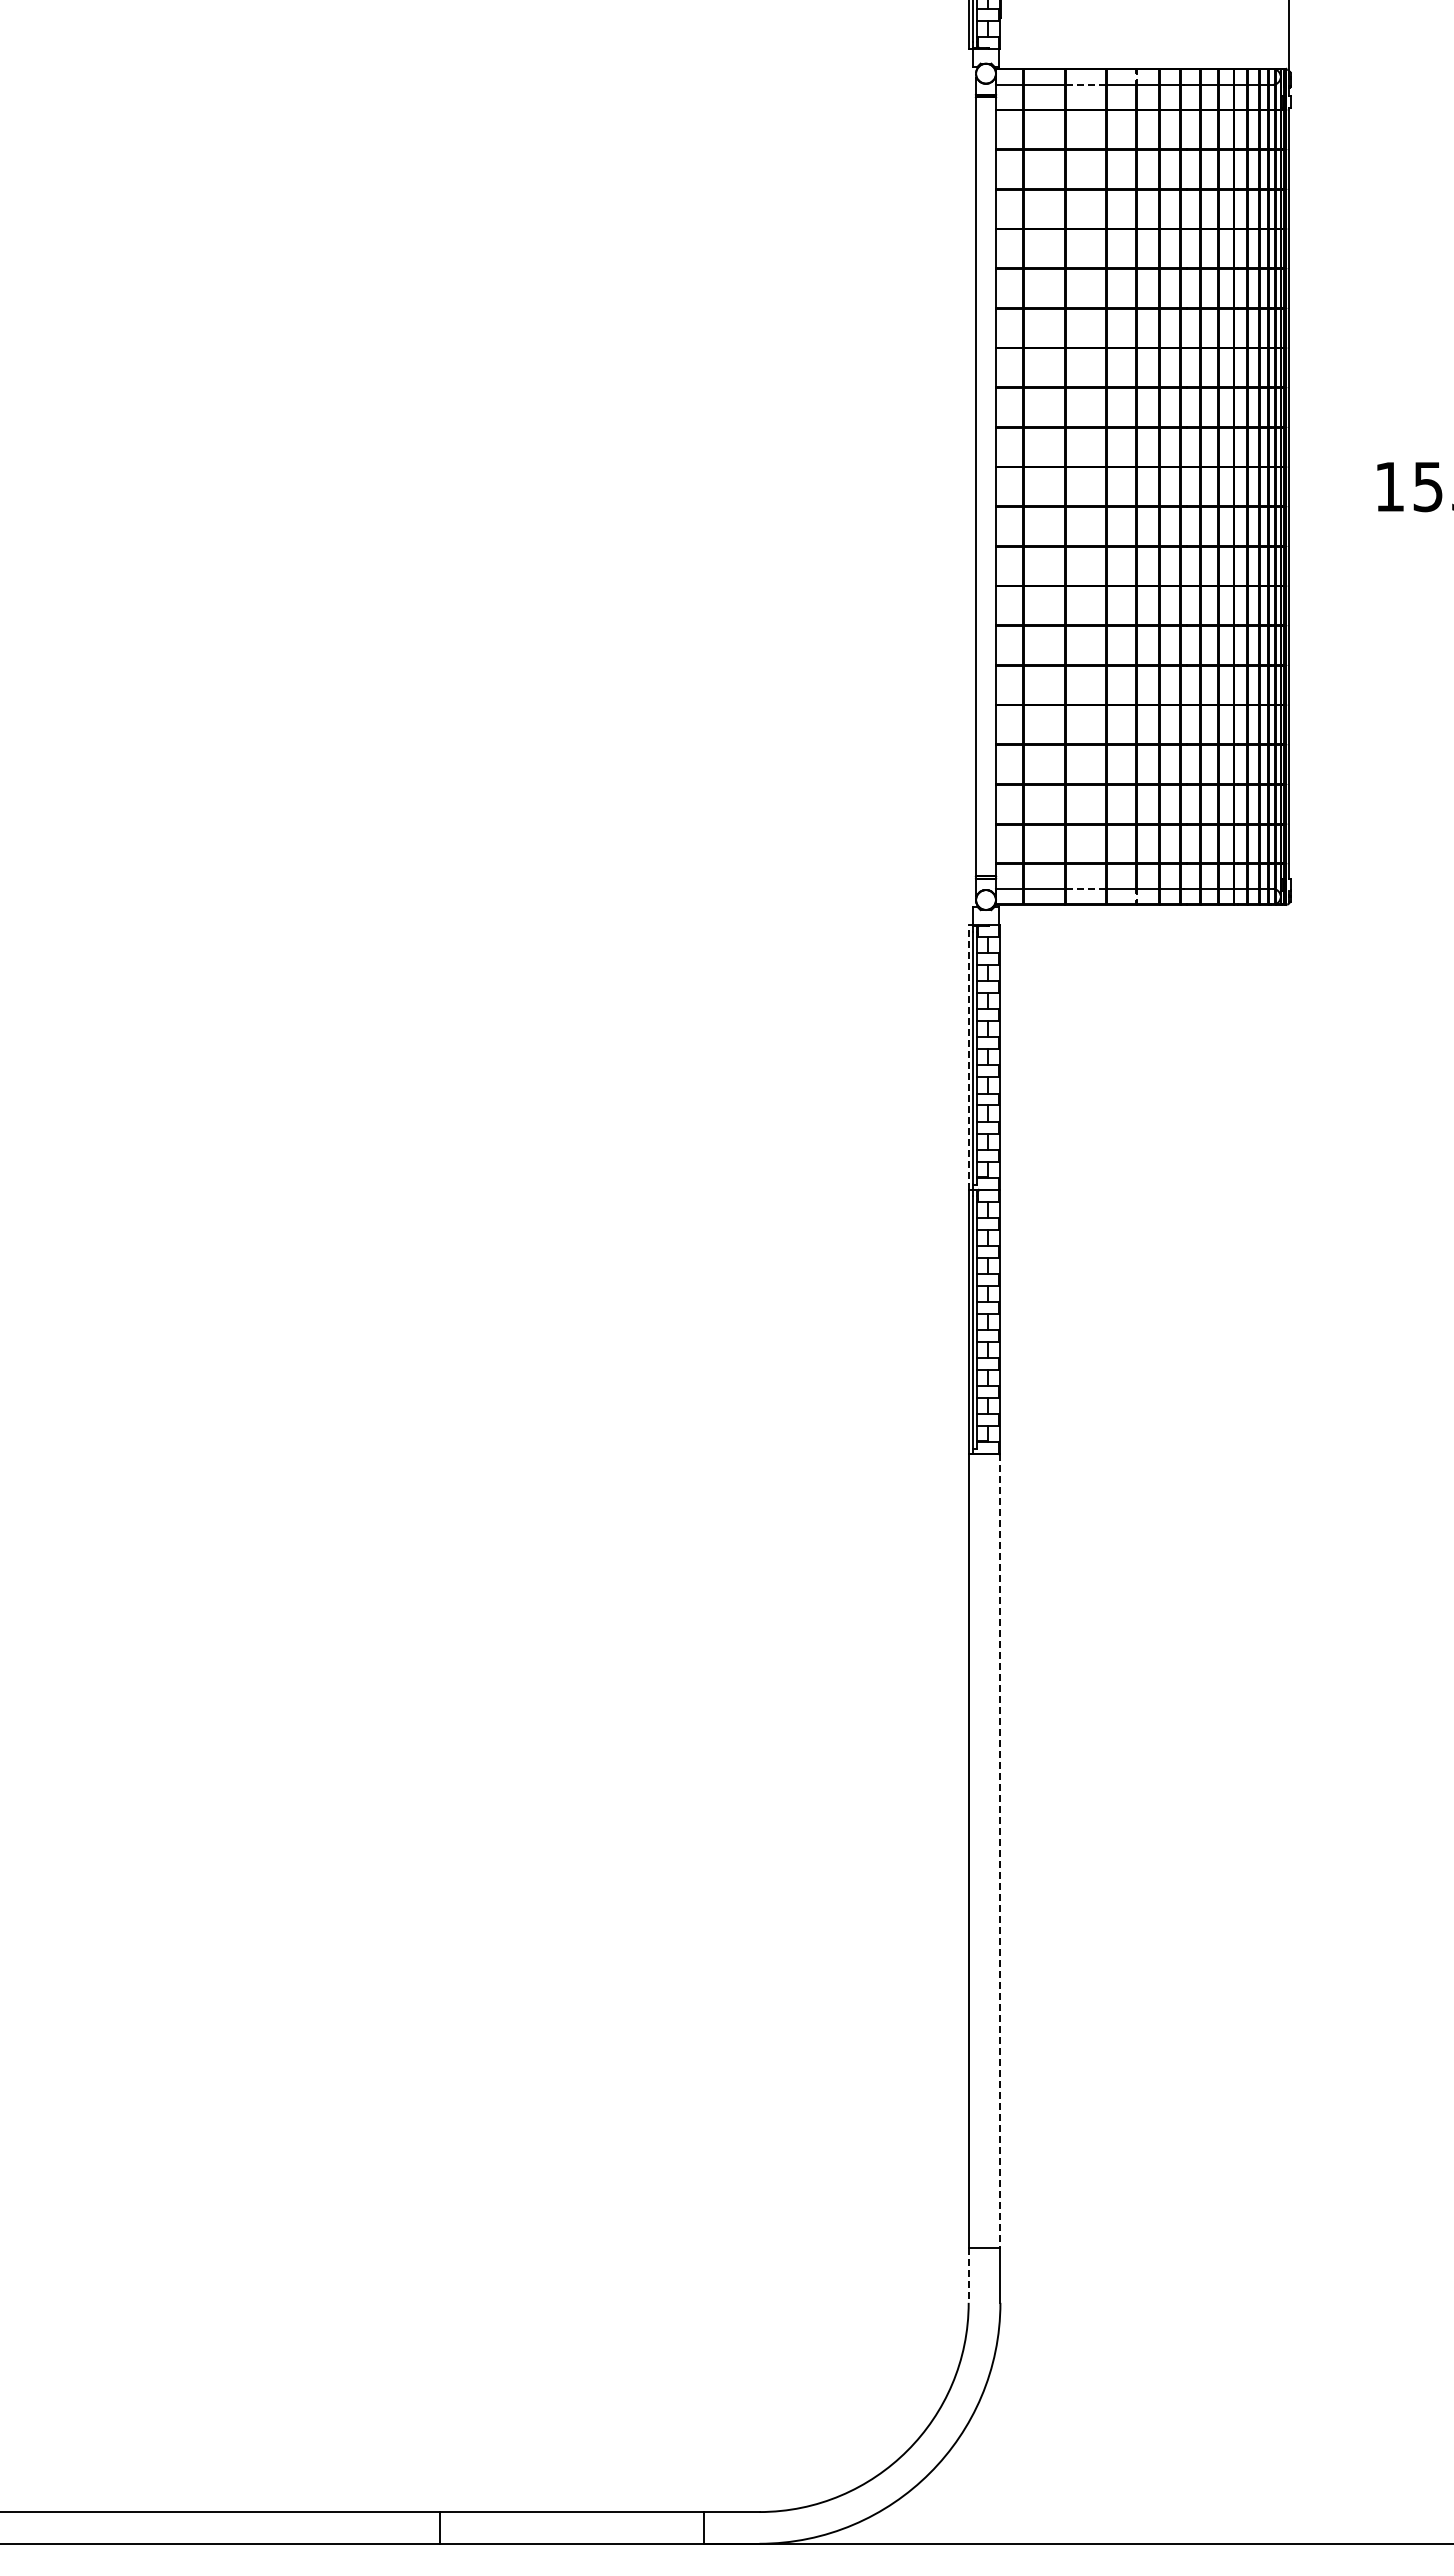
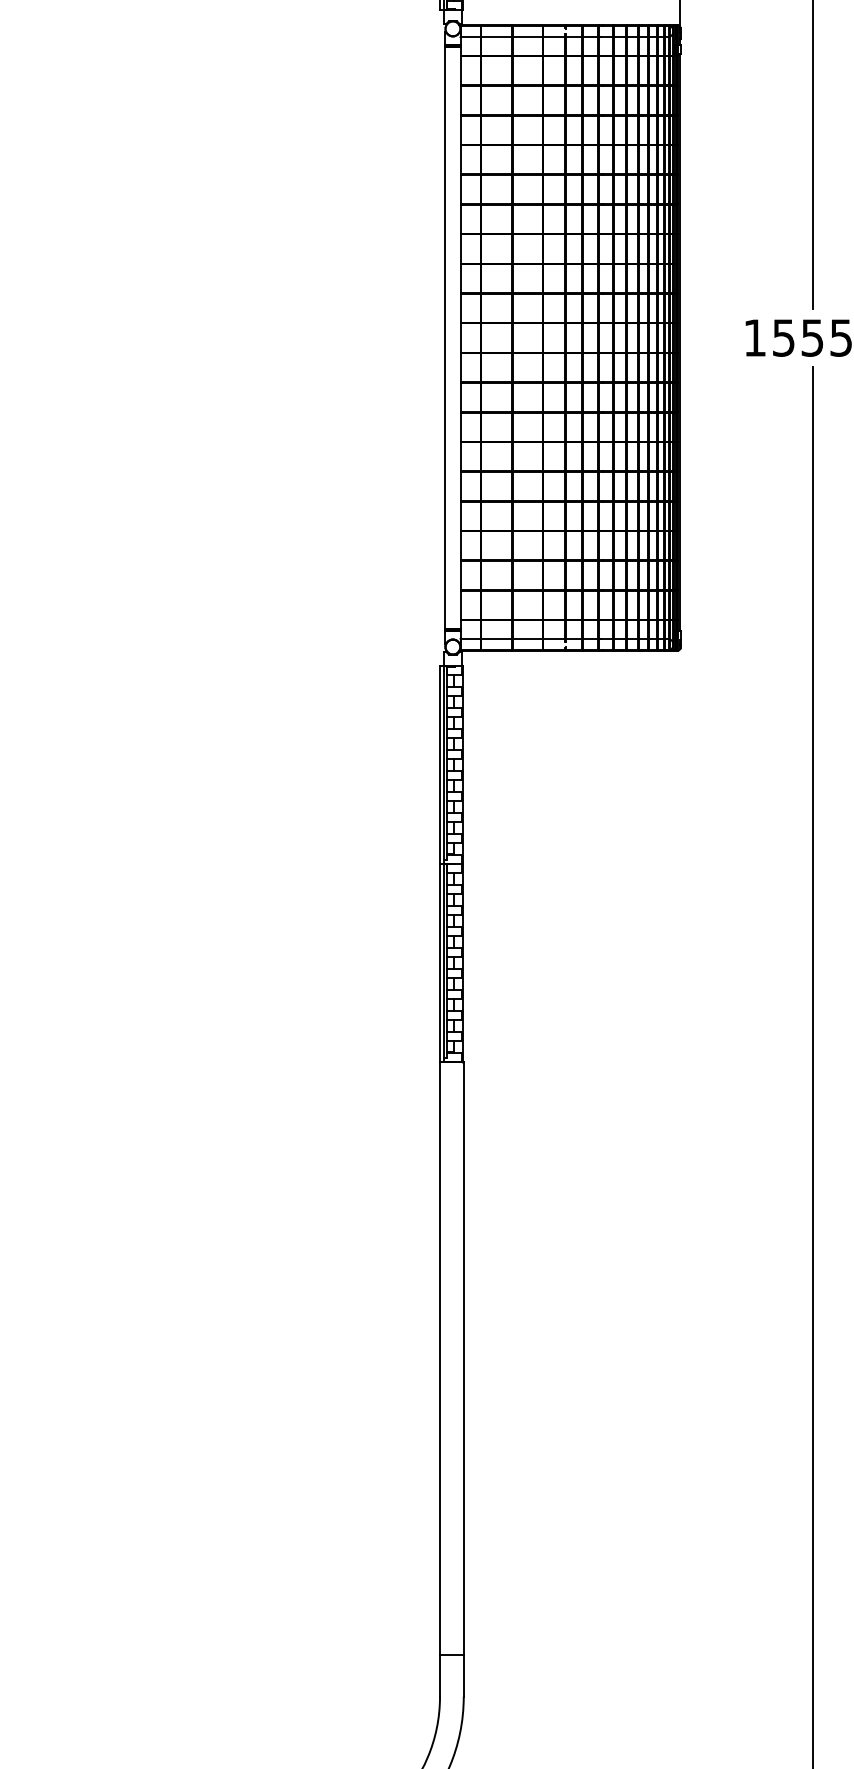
line: (1086, 84) -> (528, 36), dashed -> solid
line: (1086, 888) -> (528, 638), dashed -> solid
line: (968, 1056) -> (439, 764), dashed -> solid
line: (1000, 1850) -> (463, 1358), dashed -> solid
line: (968, 2275) -> (439, 1676), dashed -> solid

